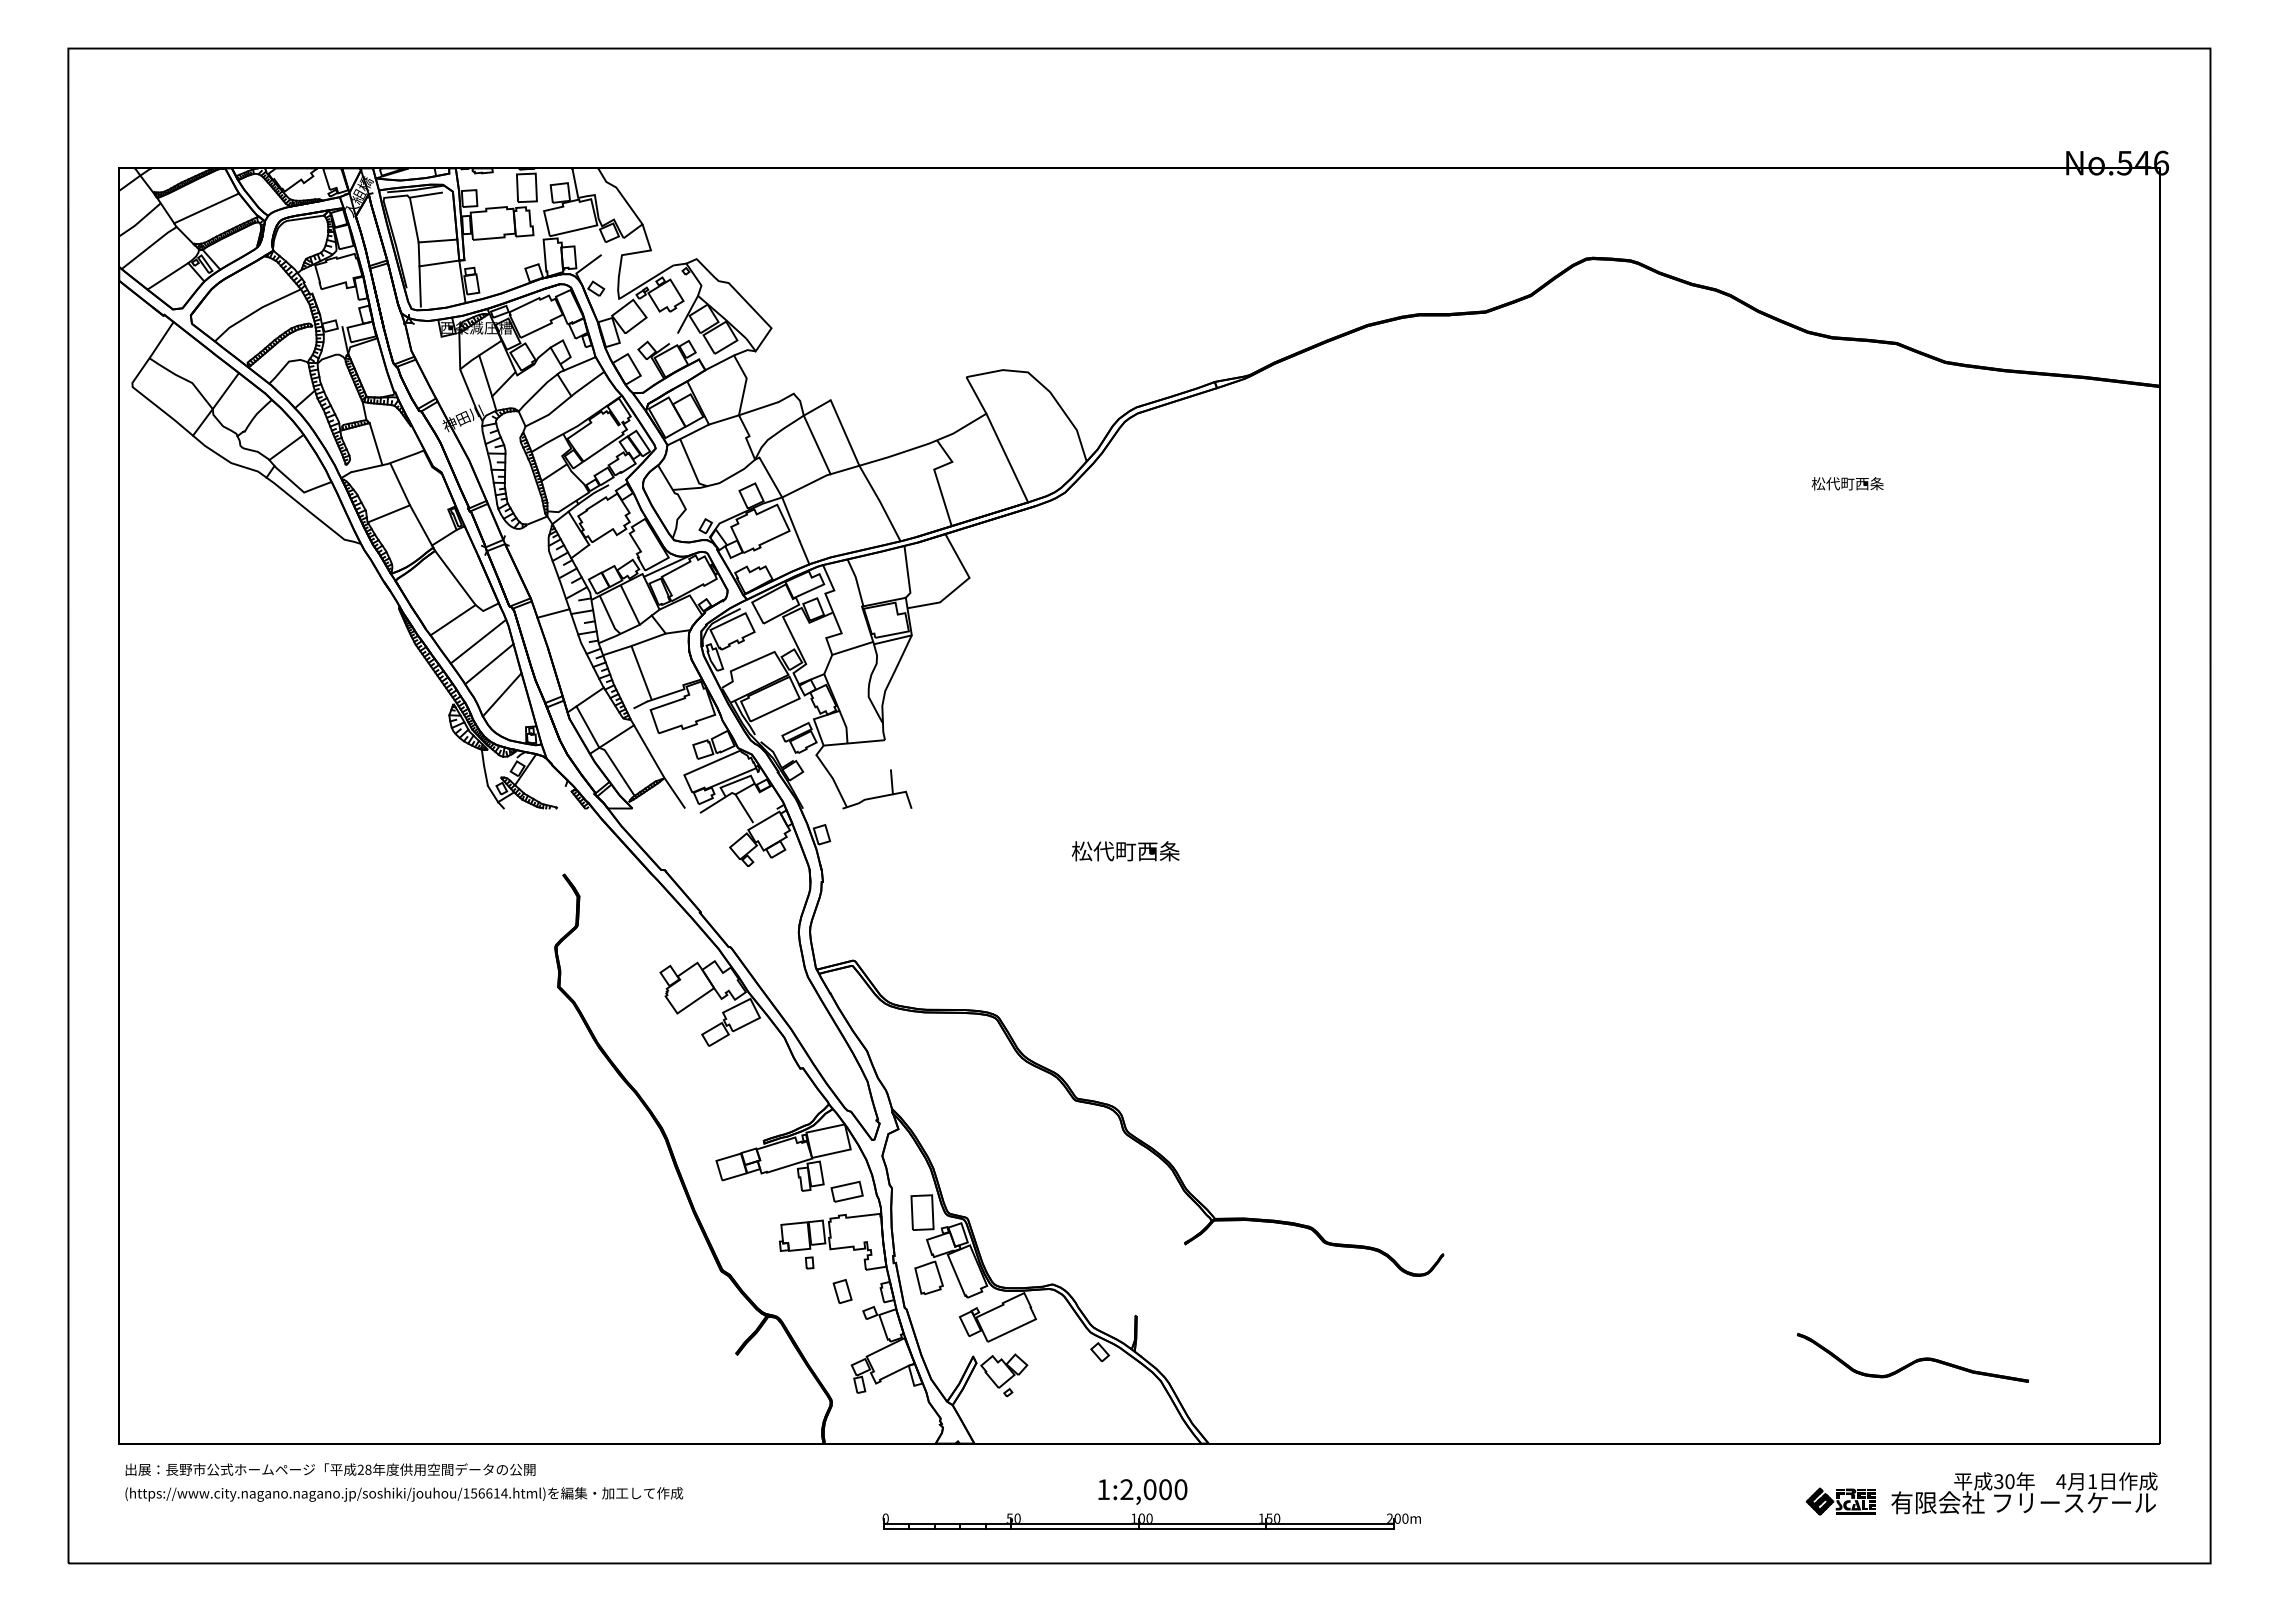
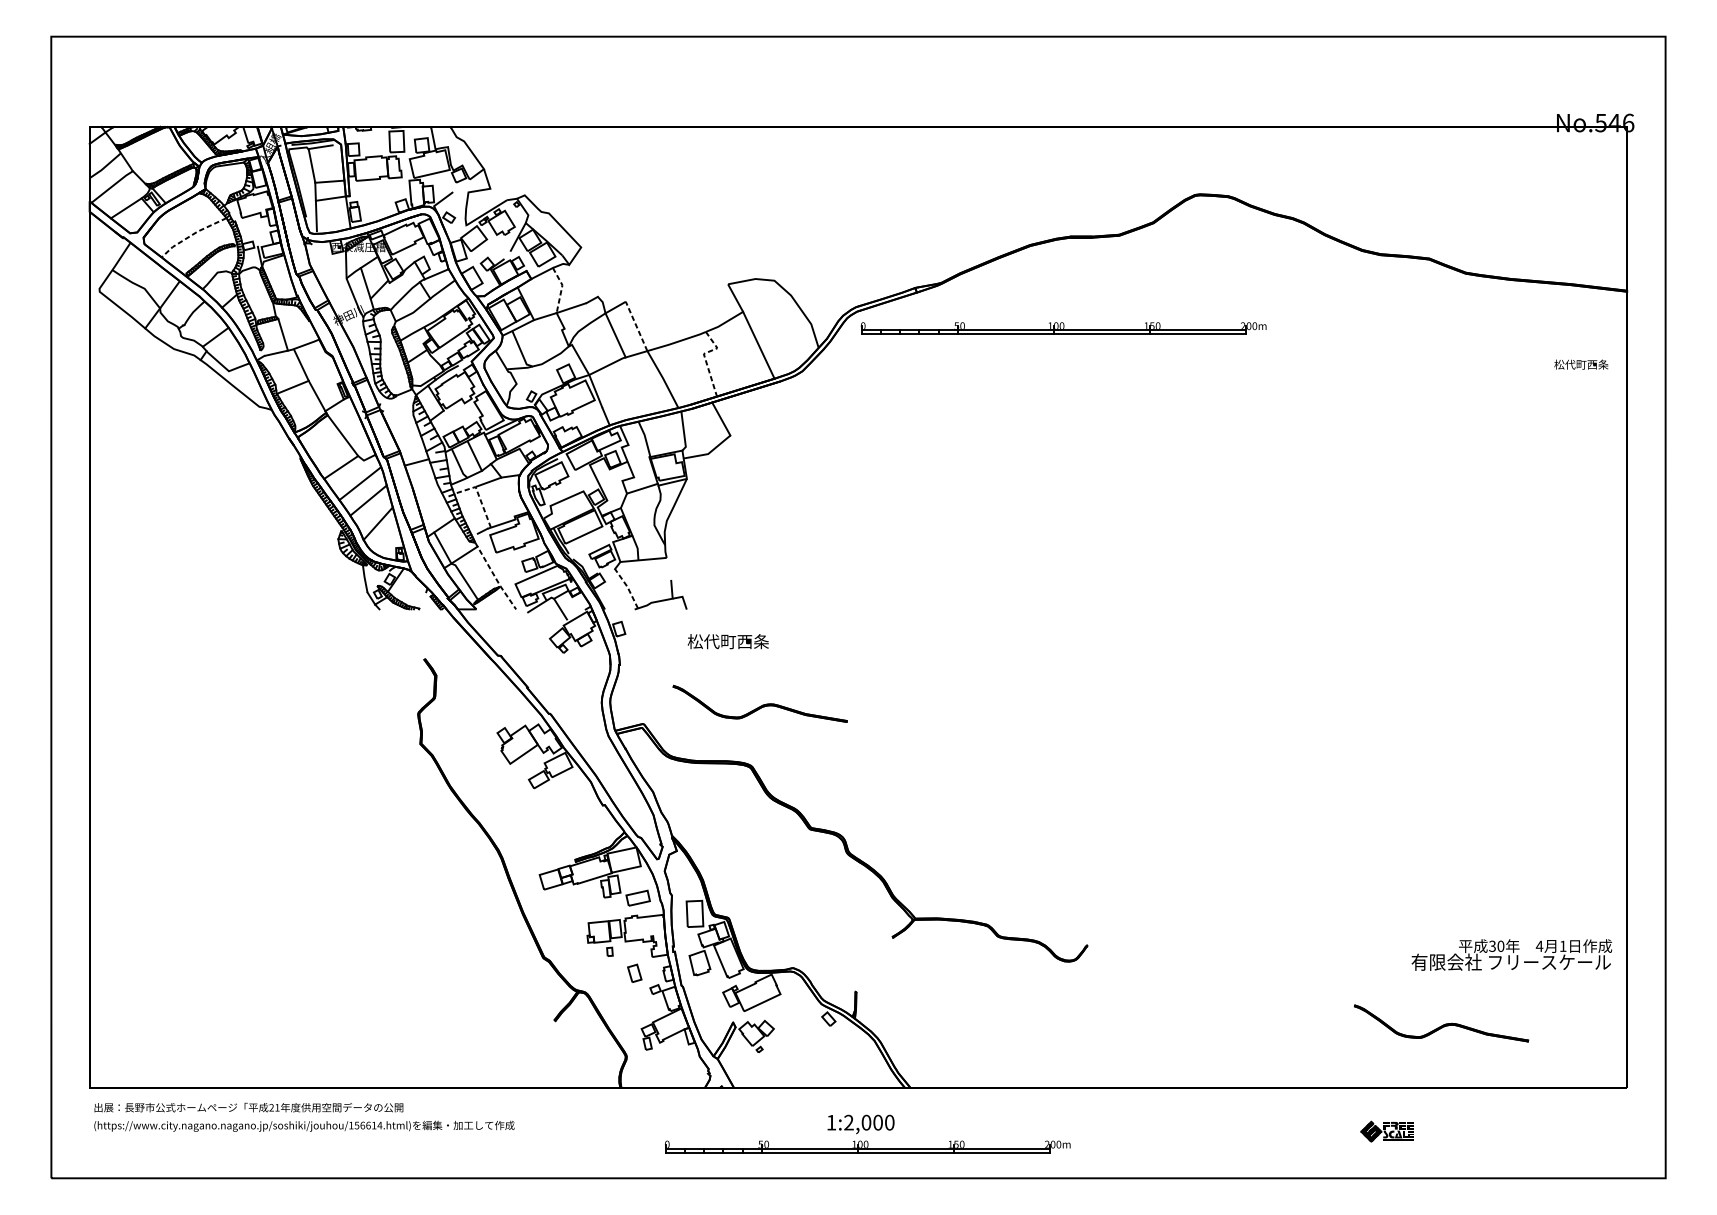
line: (206, 208) -> (155, 157), removed
line: (255, 311) -> (192, 234), solid -> dashed
line: (745, 383) -> (561, 289), solid -> dashed
line: (845, 433) -> (636, 326), solid -> dashed
part: (1411, 435) -> (1063, 328), added
line: (935, 475) -> (704, 358), solid -> dashed
text: (1847, 483) -> (1581, 364), moved
line: (636, 658) -> (479, 496), solid -> dashed
line: (657, 765) -> (495, 576), solid -> dashed
line: (833, 779) -> (627, 587), solid -> dashed
text: (1125, 851) -> (728, 641), moved
part: (1008, 933) -> (759, 703), added
text: (368, 1469) -> (277, 1107), 28 -> 21
text: (2024, 1493) -> (1511, 955), moved

